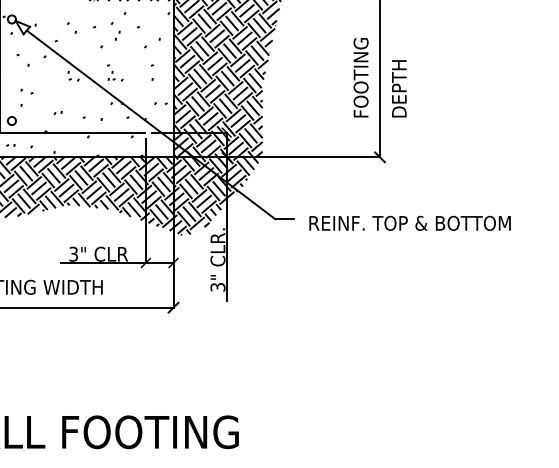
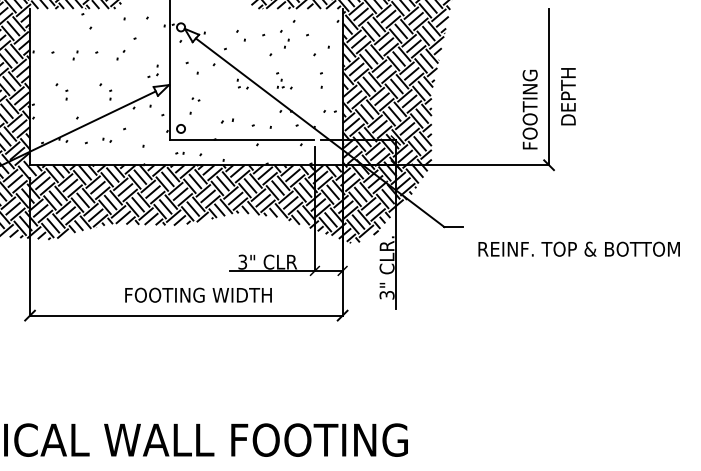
text: (360, 77) -> (529, 109), moved
part: (26, 91) -> (195, 99), size x0.6
part: (57, 112) -> (226, 120), size x1.6
text: (409, 222) -> (578, 248), moved

